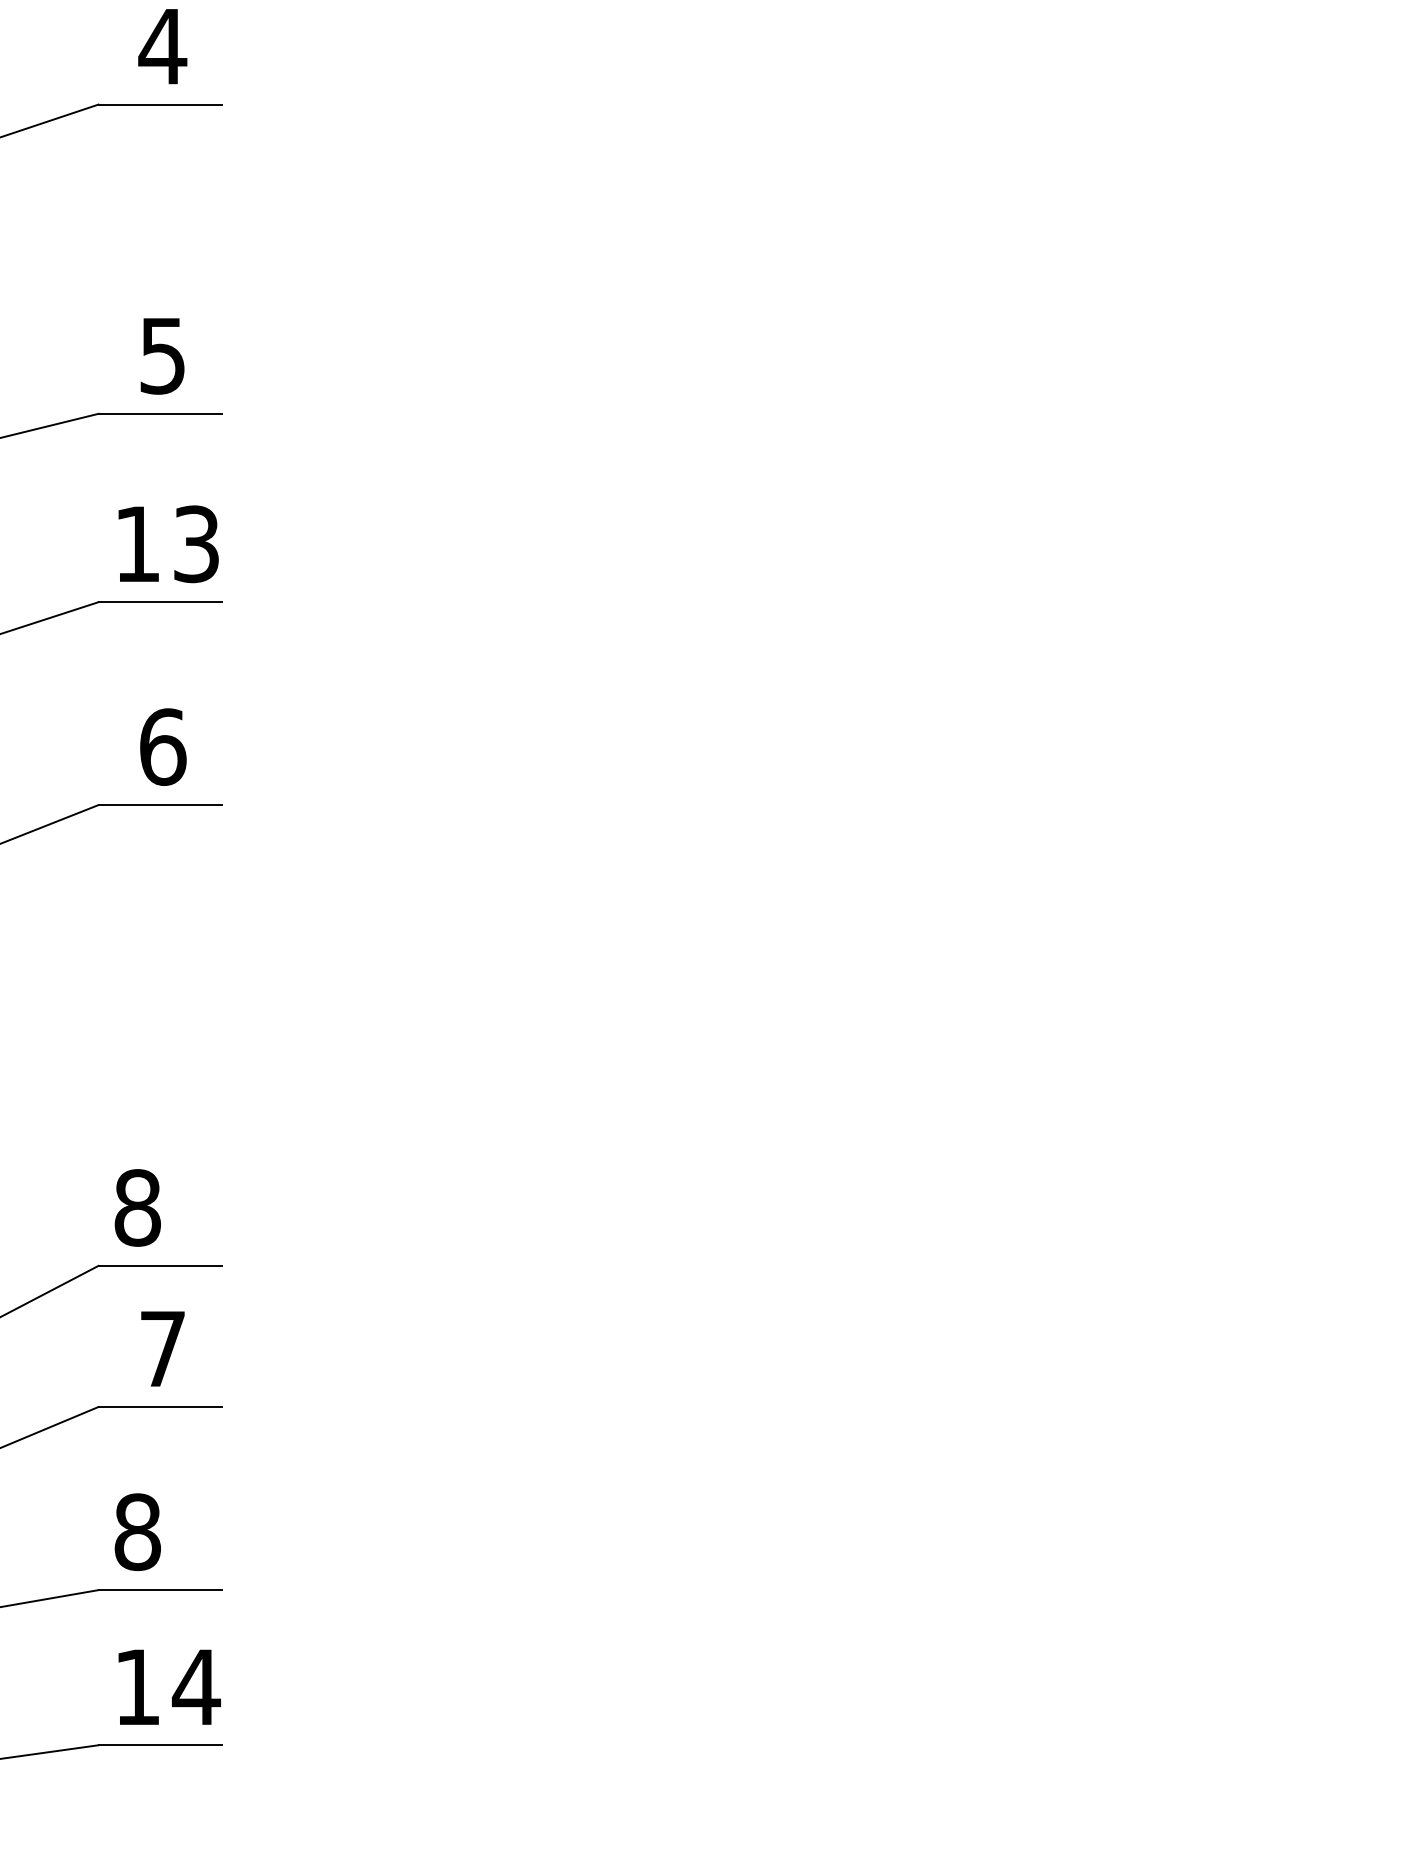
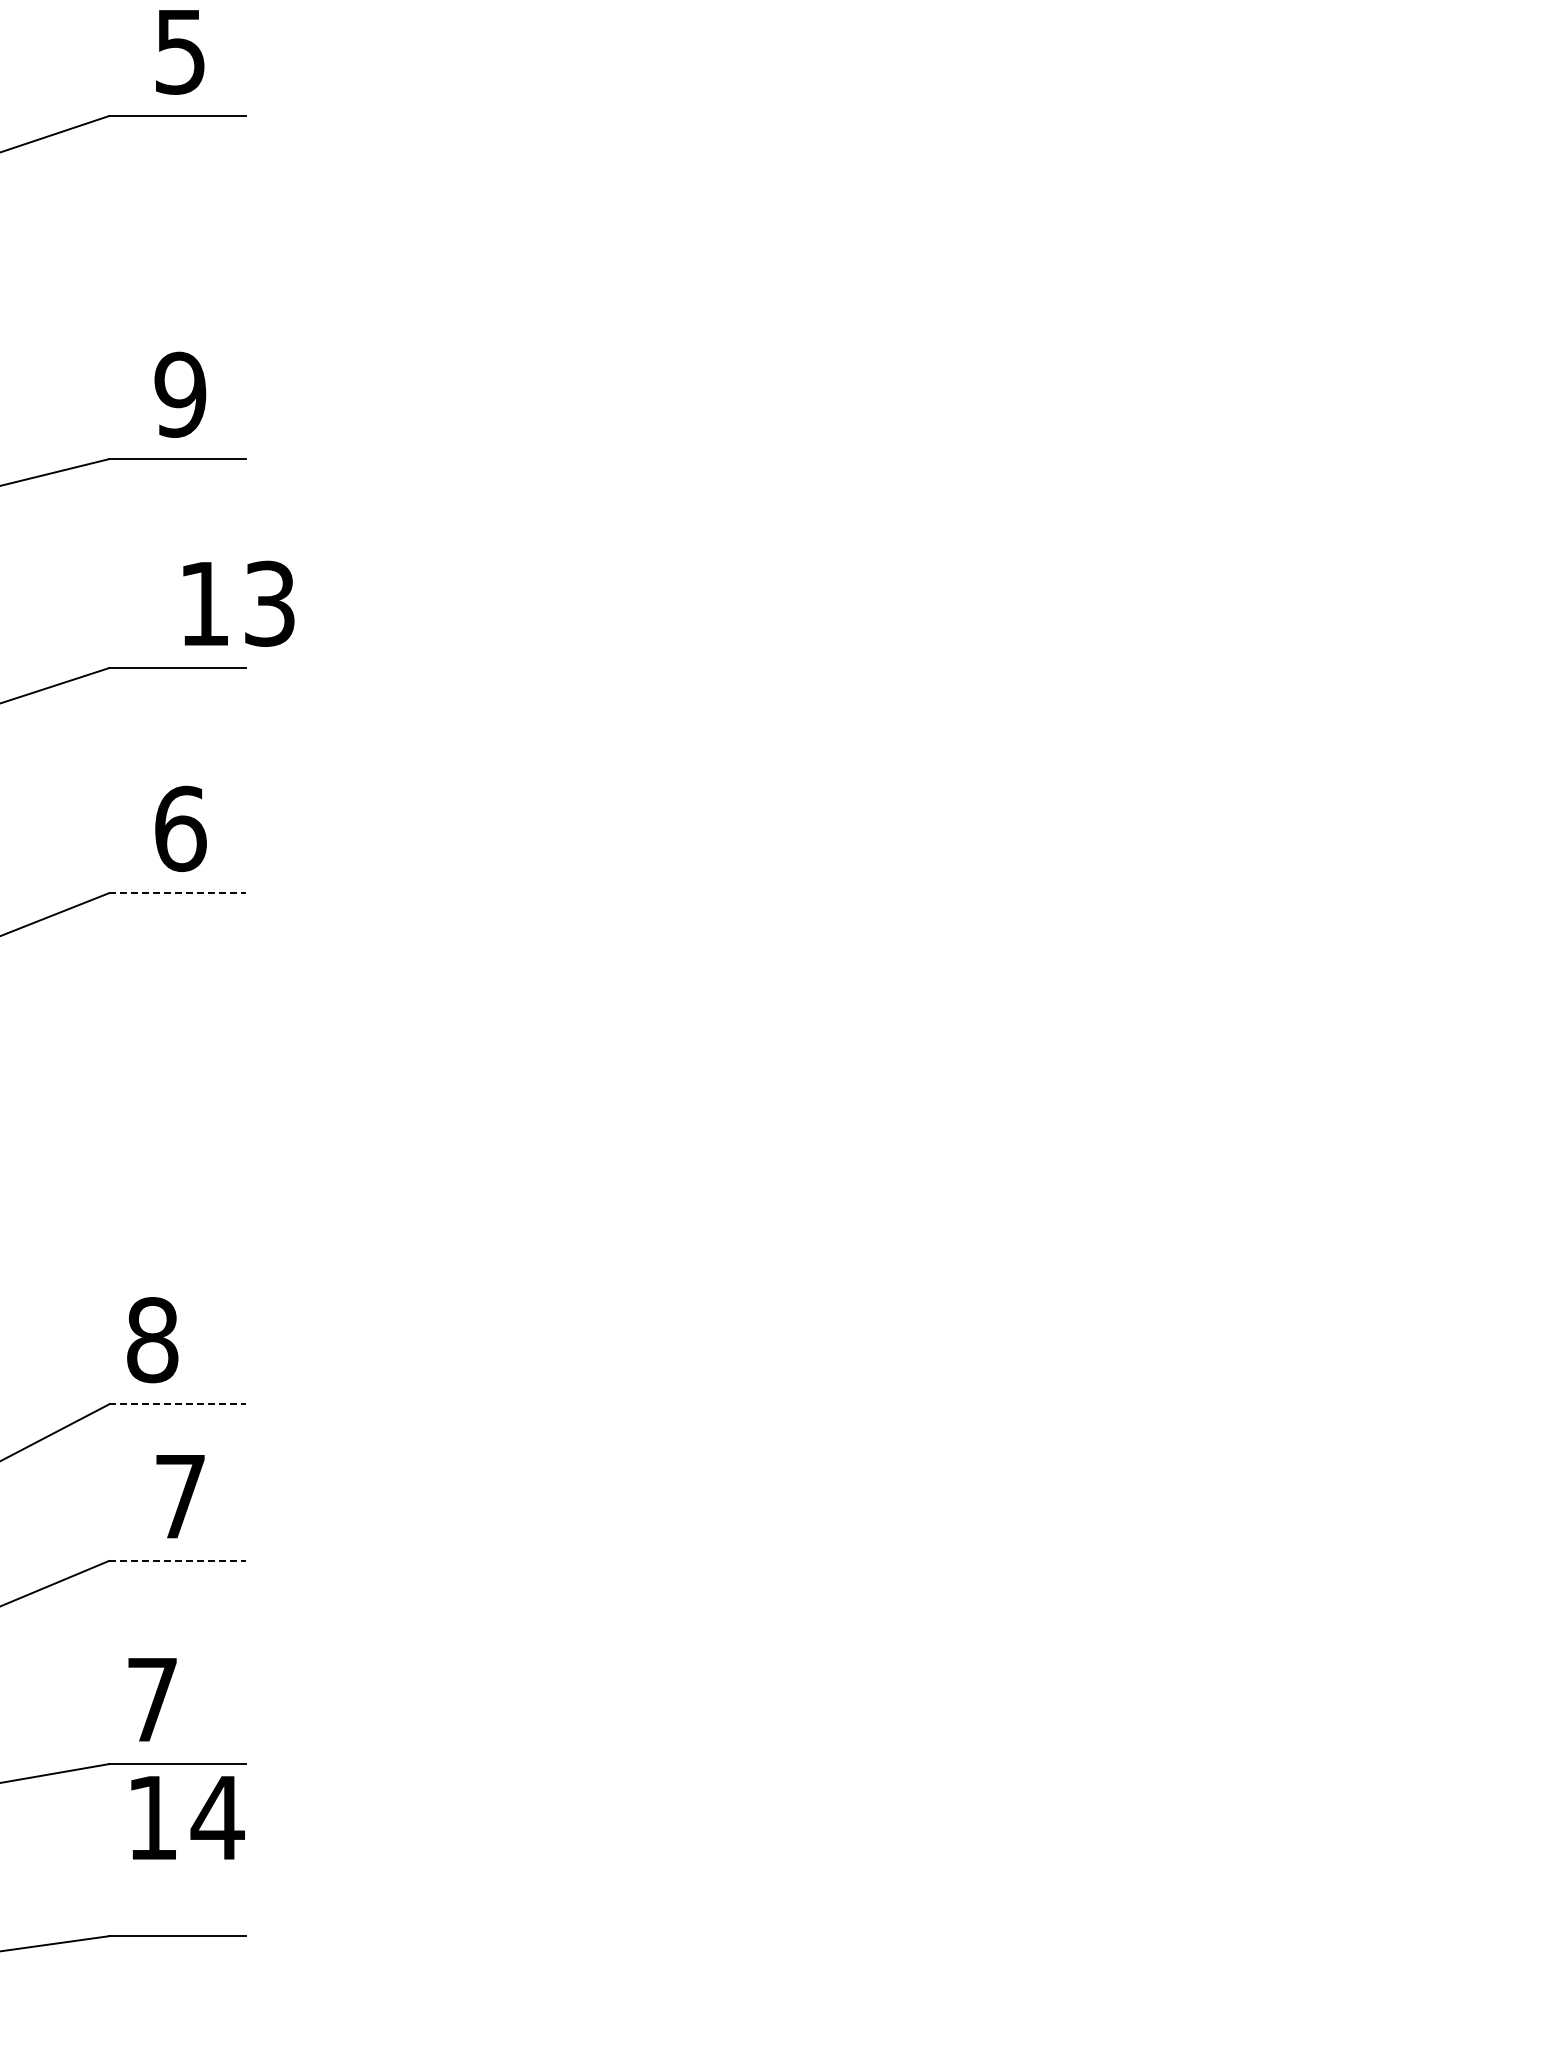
text: (162, 47) -> (180, 52), 4 -> 5
text: (162, 355) -> (180, 394), 5 -> 9
text: (168, 543) -> (238, 603), moved
line: (160, 805) -> (177, 893), solid -> dashed
line: (160, 1265) -> (177, 1404), solid -> dashed
line: (160, 1406) -> (177, 1560), solid -> dashed
text: (137, 1531) -> (152, 1699), 8 -> 7
text: (169, 1686) -> (187, 1817), moved

